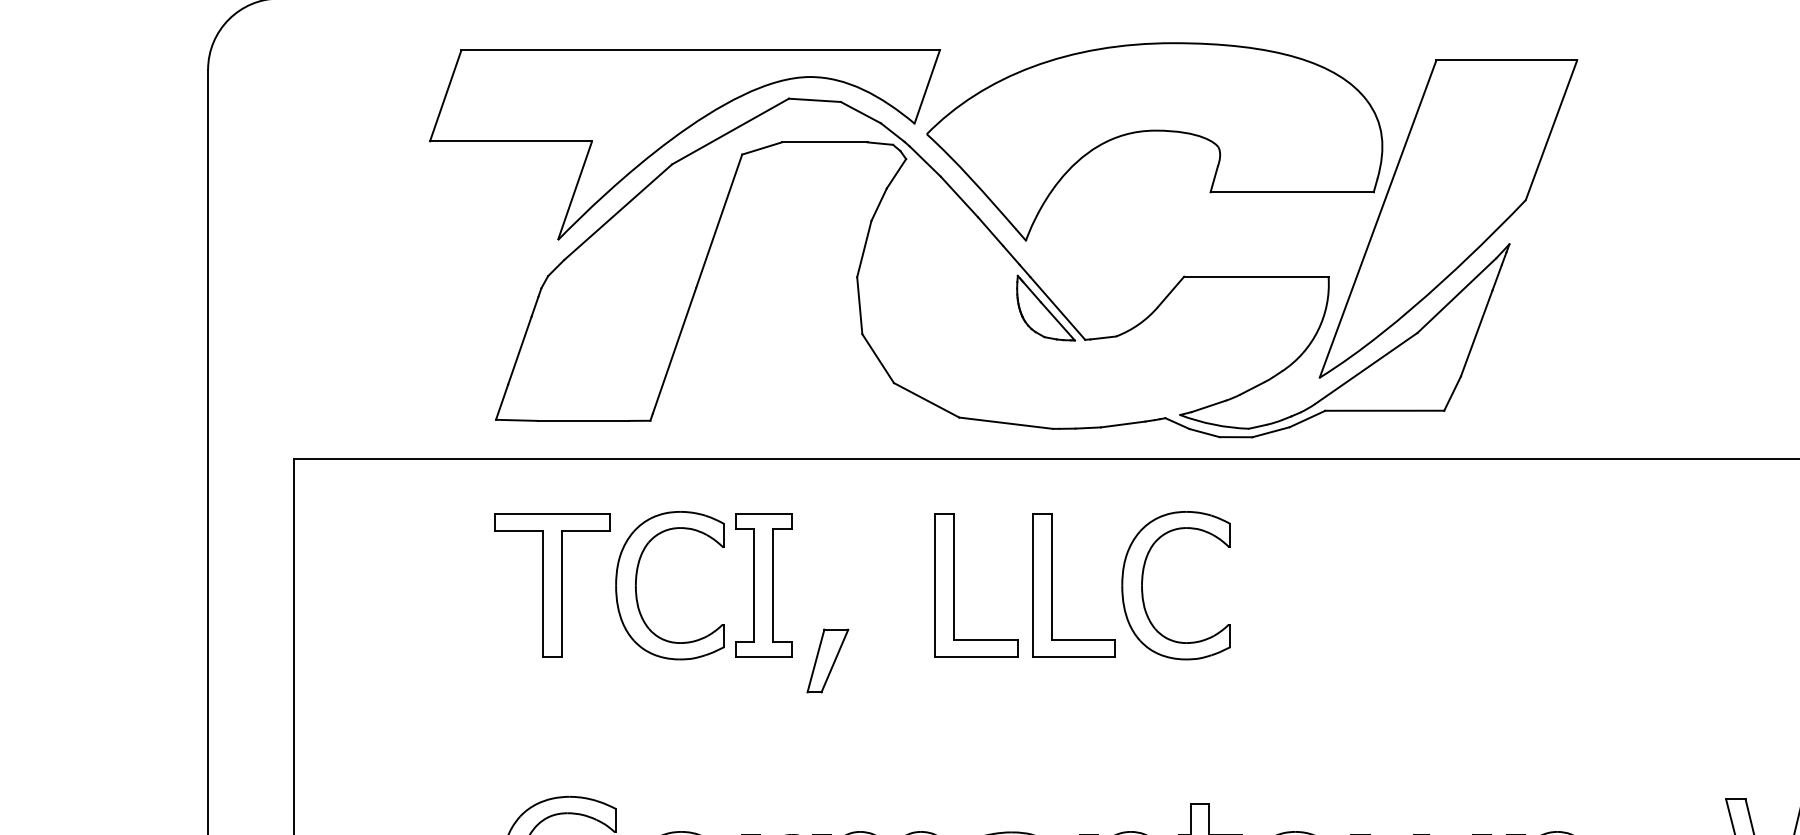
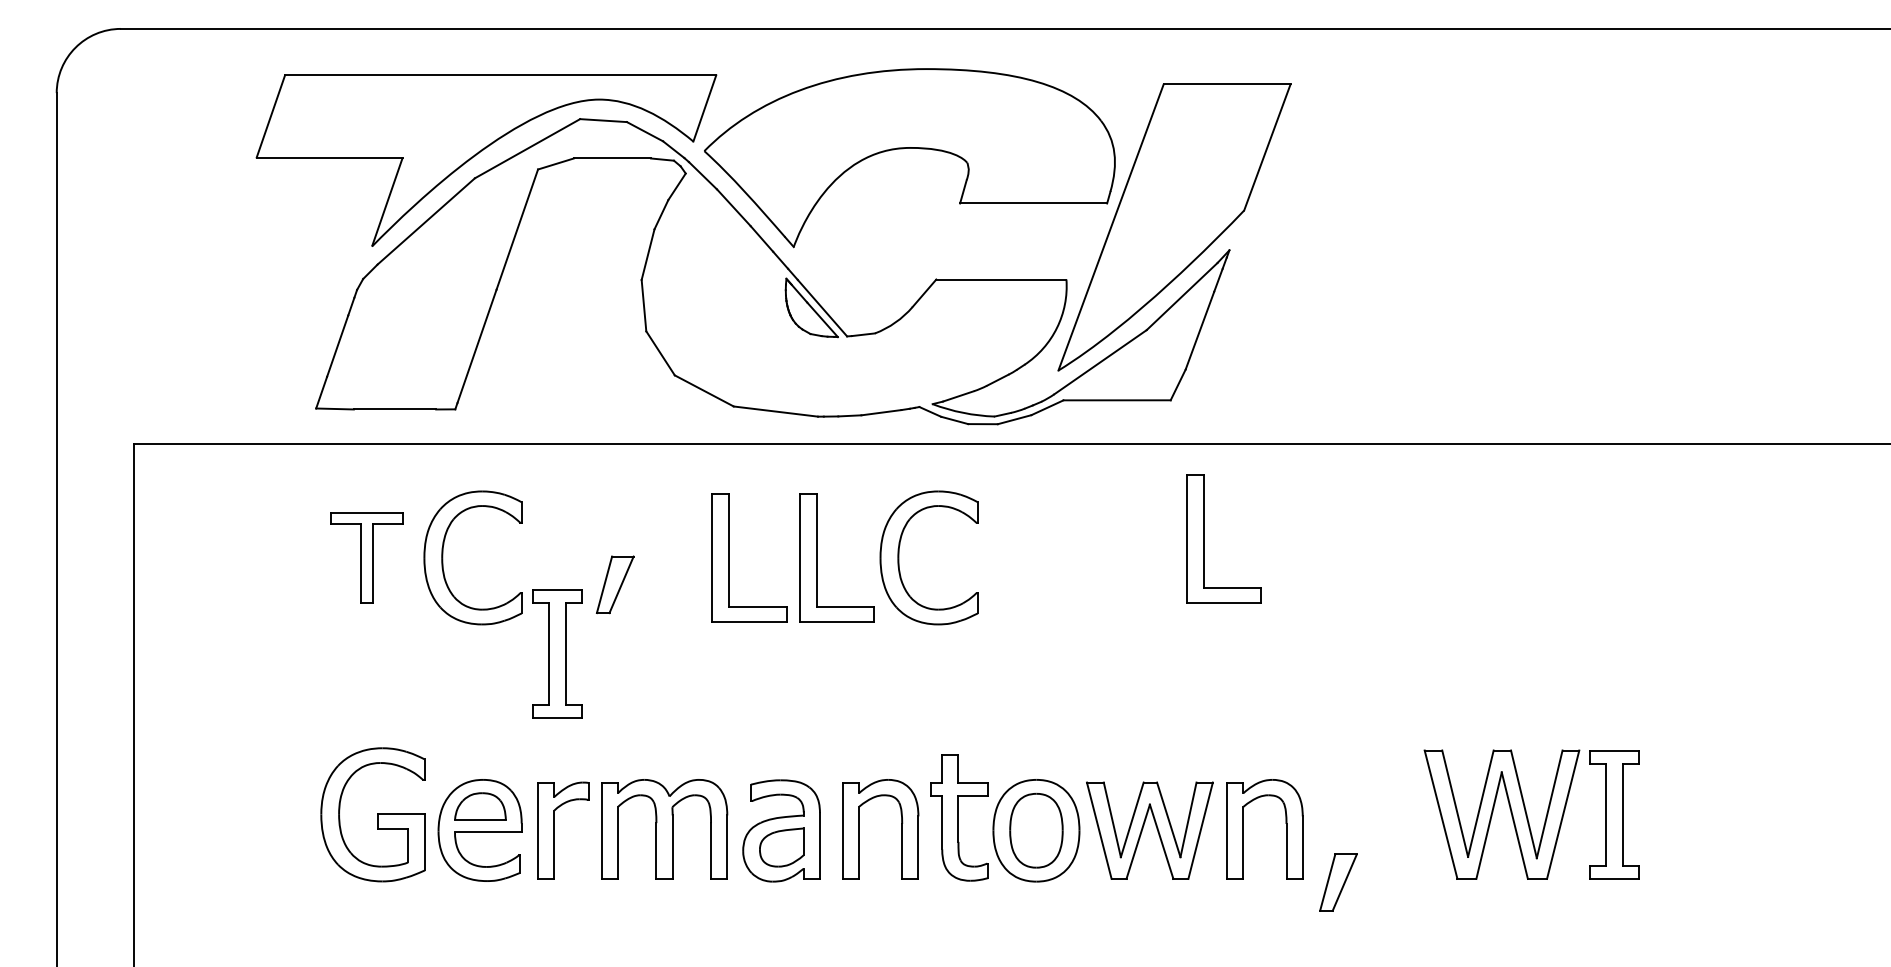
part: (1481, 564) -> (1204, 538), added
part: (551, 585) -> (366, 557), size x0.7
part: (763, 585) -> (557, 653), moved
part: (828, 660) -> (615, 584), moved

